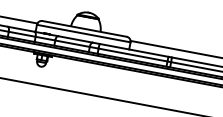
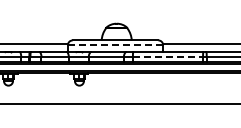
line: (83, 33) -> (115, 45), solid -> dashed
line: (133, 55) -> (168, 57), solid -> dashed

